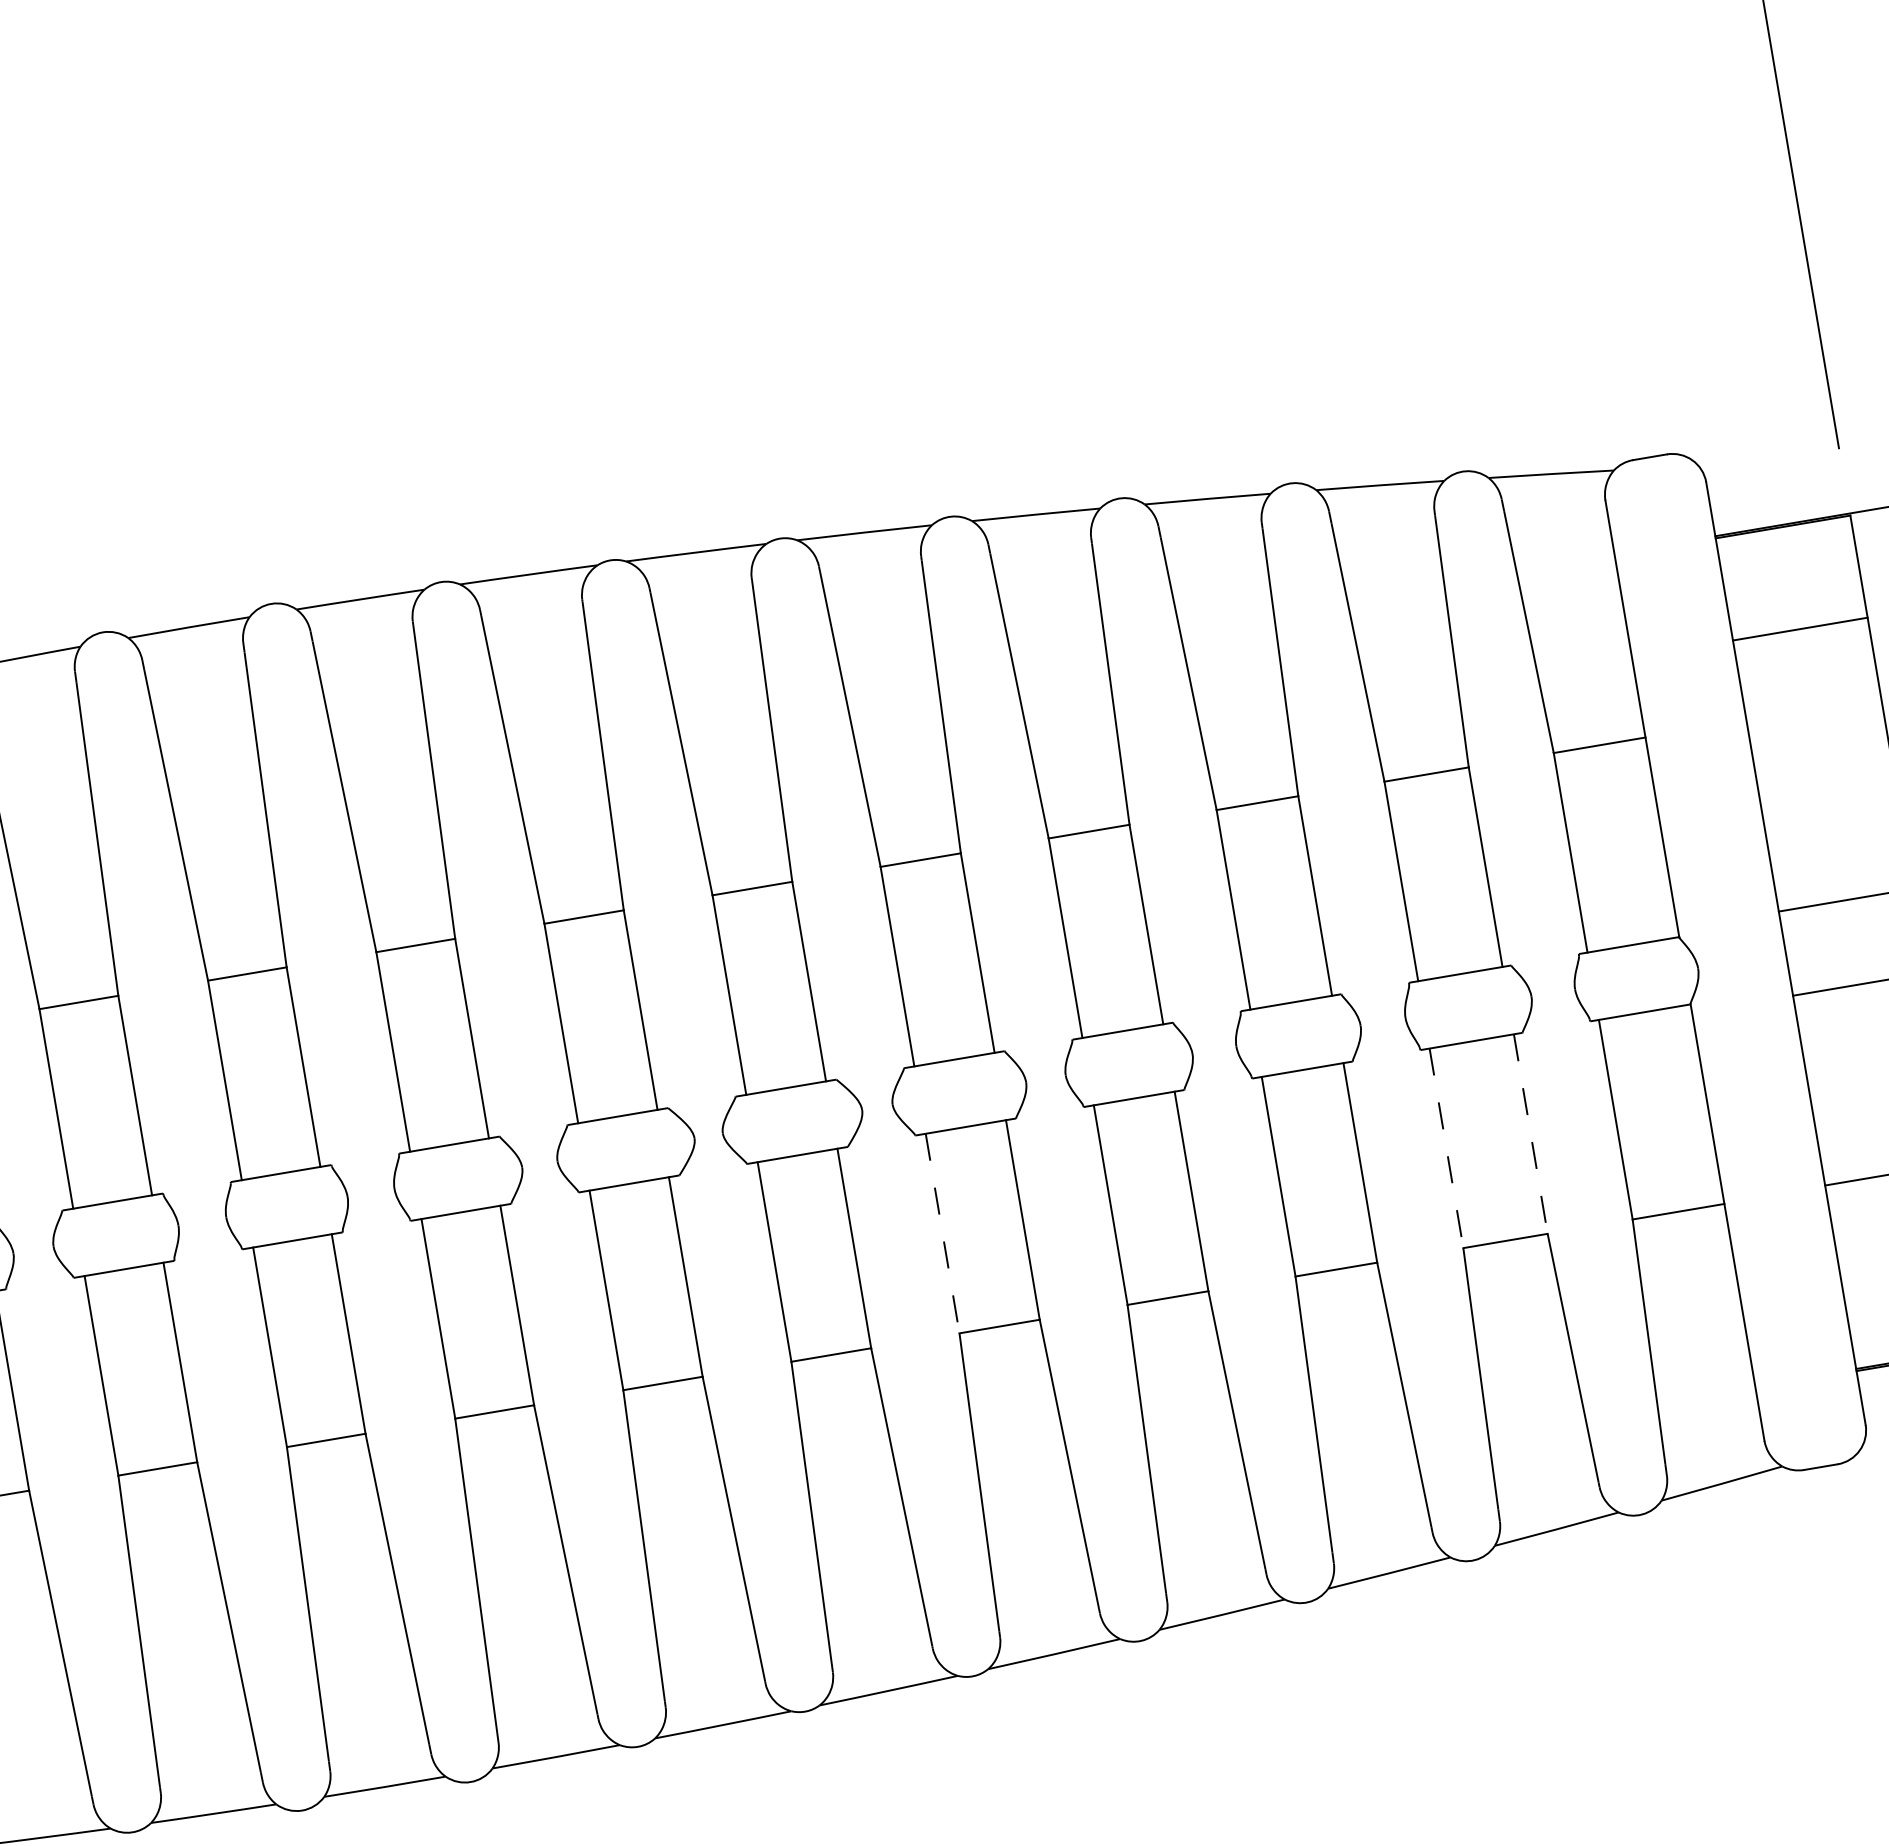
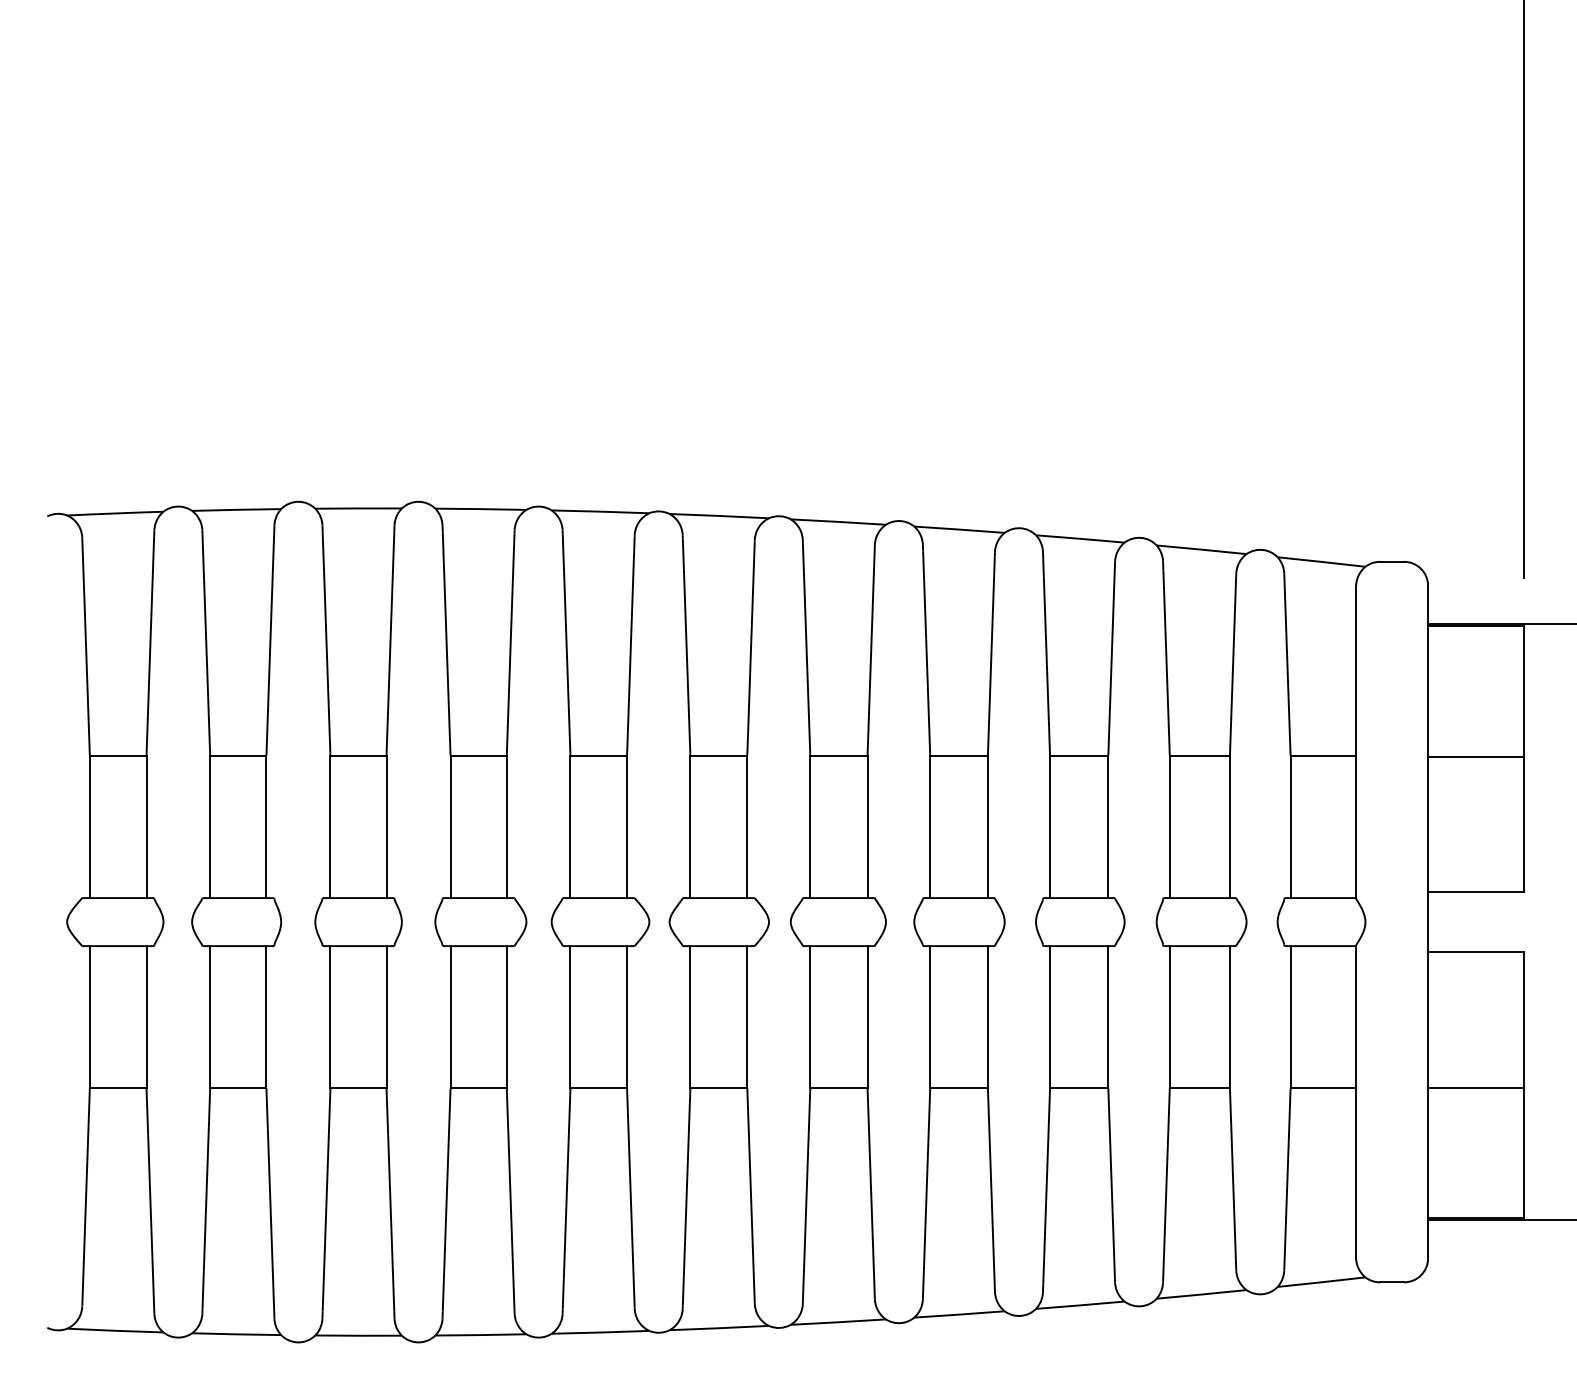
line: (1800, 628) -> (1476, 756), moved
line: (1530, 1134) -> (1229, 1017), dashed -> solid
line: (1446, 1148) -> (1169, 1017), dashed -> solid
line: (942, 1233) -> (810, 1017), dashed -> solid

